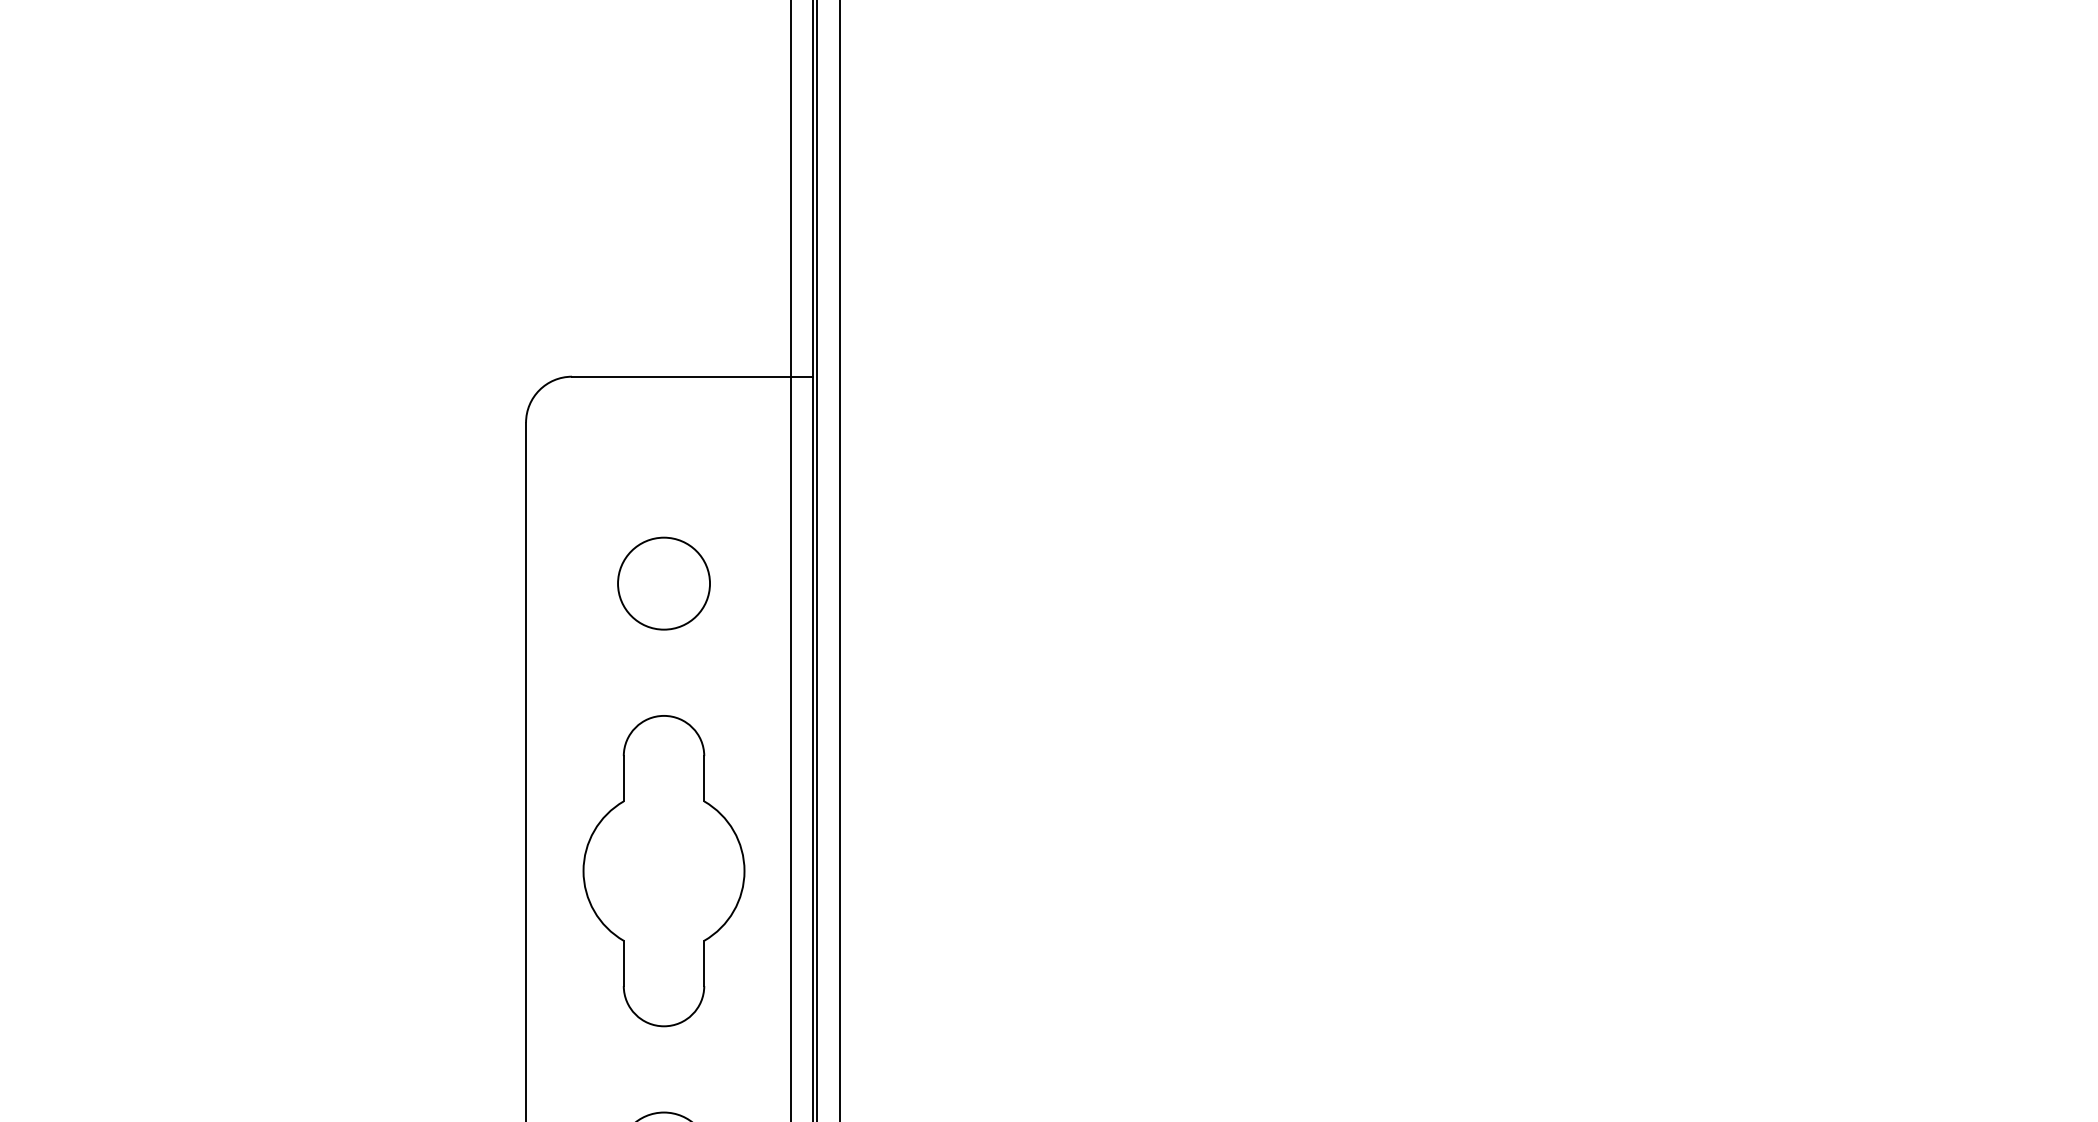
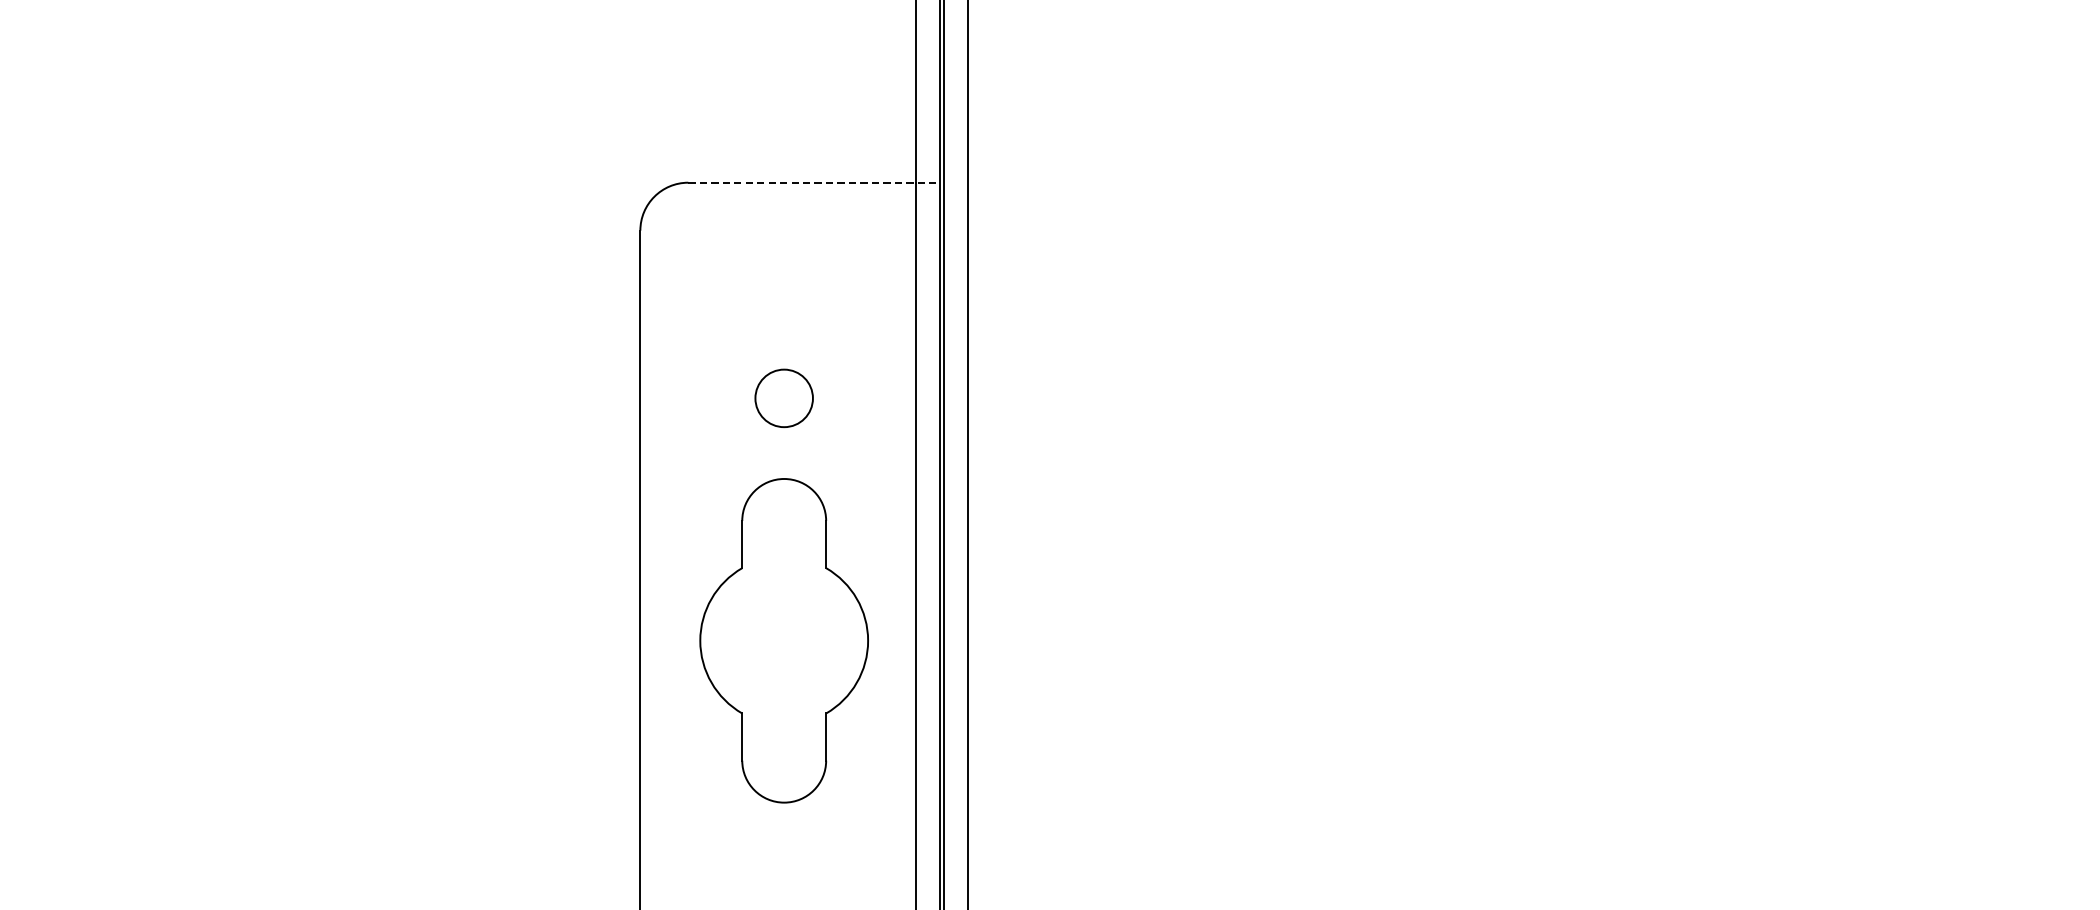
line: (692, 376) -> (813, 182), solid -> dashed
circle: (663, 583) -> (783, 398), size x0.6
part: (663, 871) -> (783, 641), moved

